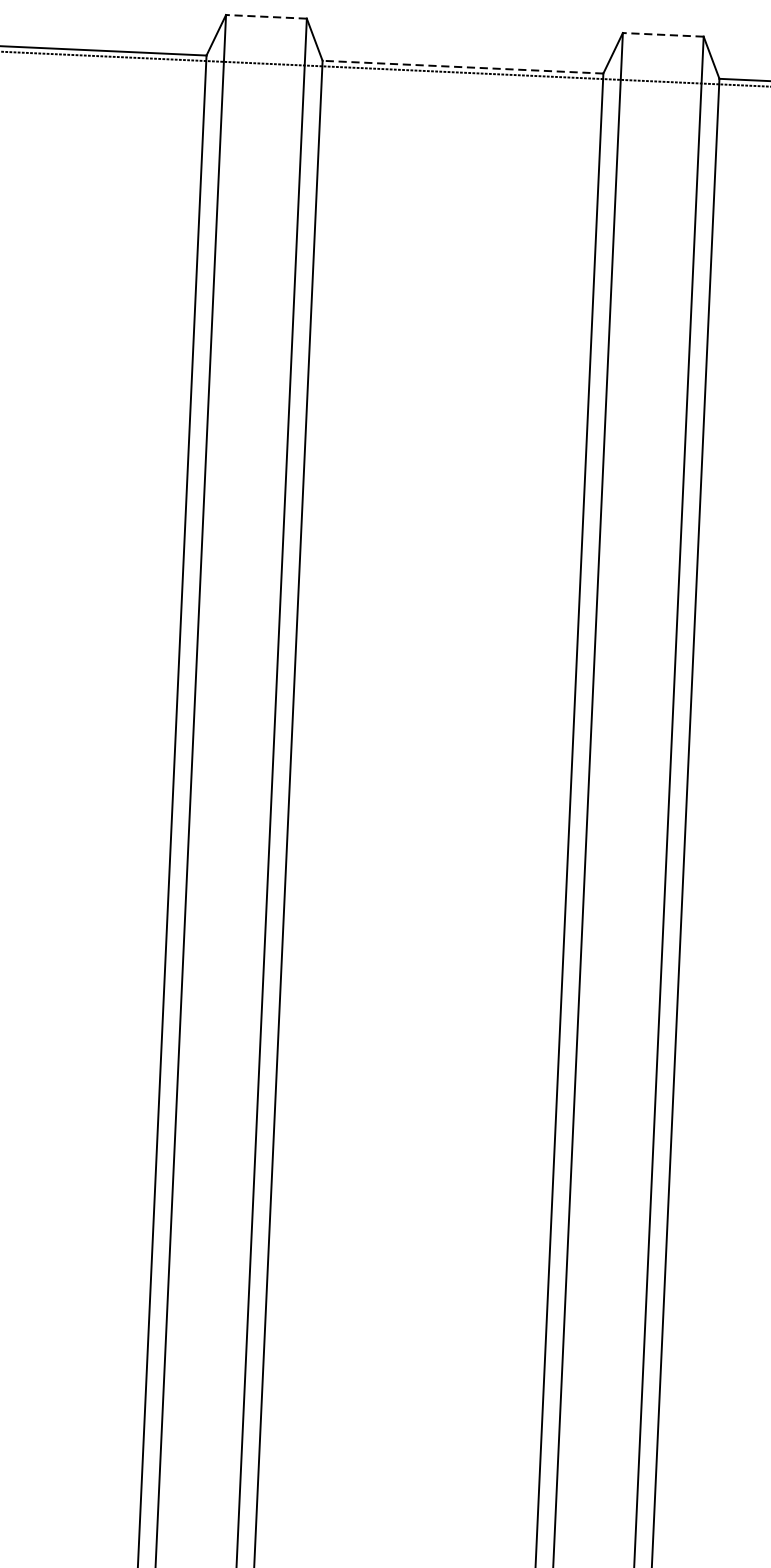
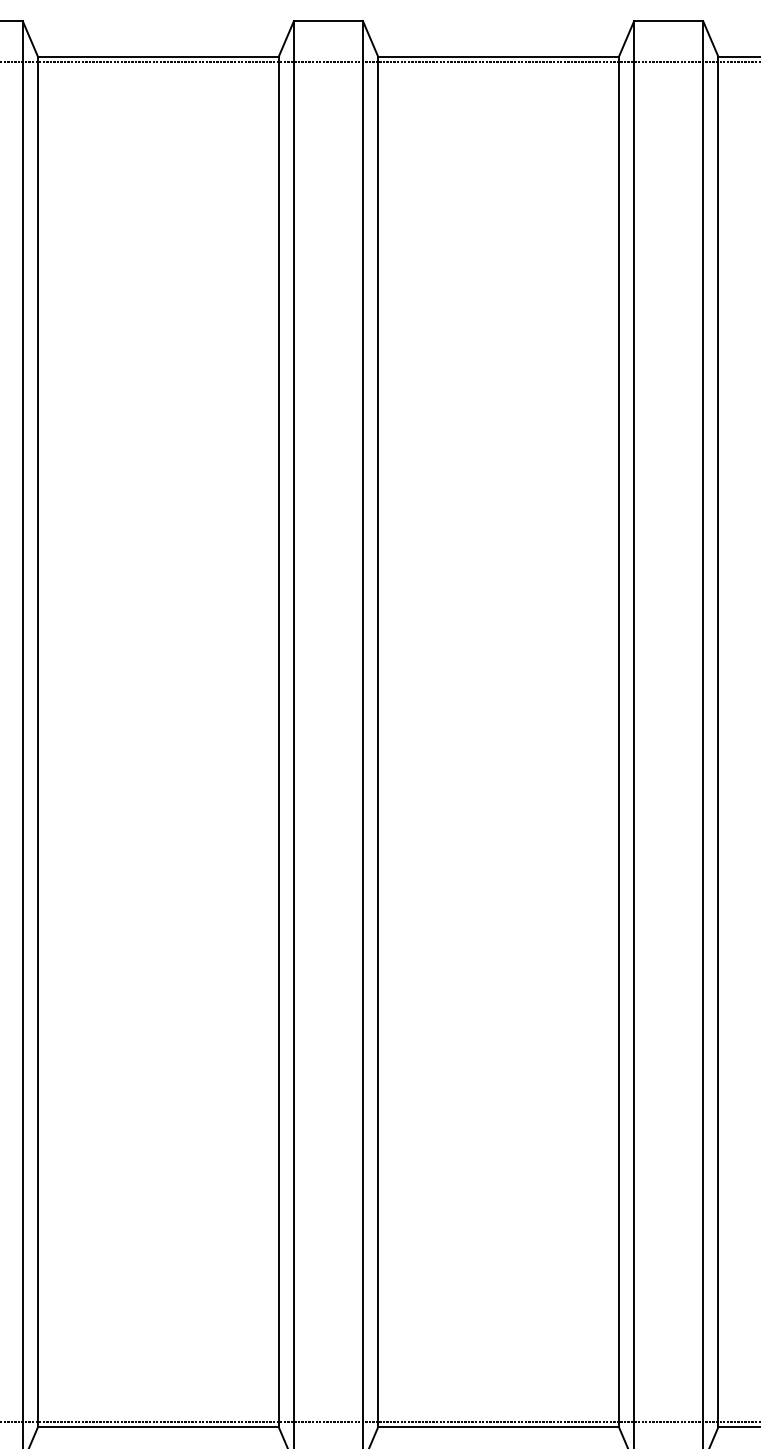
line: (266, 16) -> (328, 21), dashed -> solid
line: (663, 34) -> (668, 21), dashed -> solid
line: (462, 66) -> (498, 56), dashed -> solid

